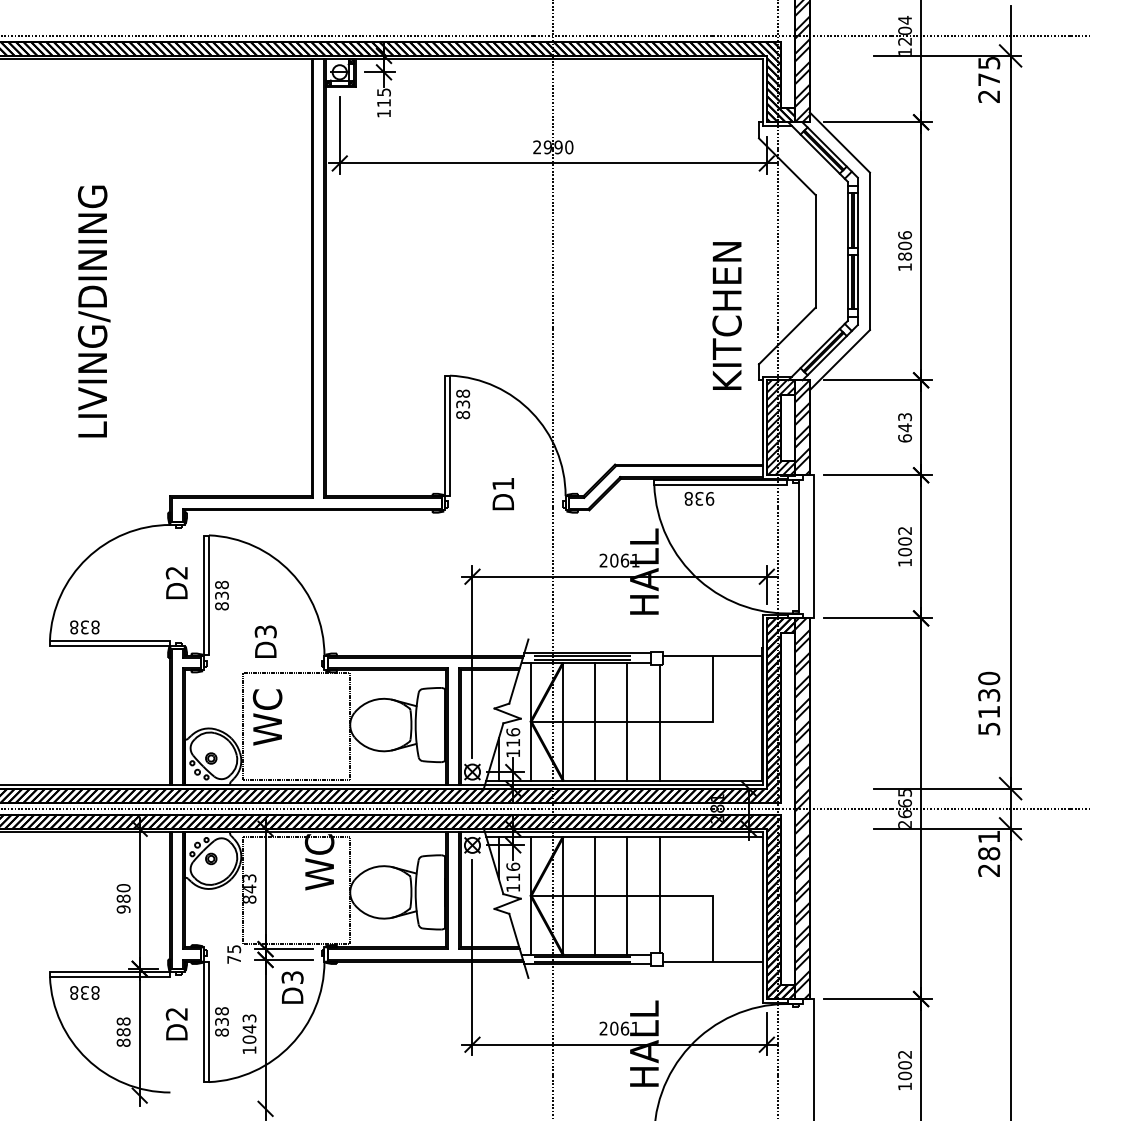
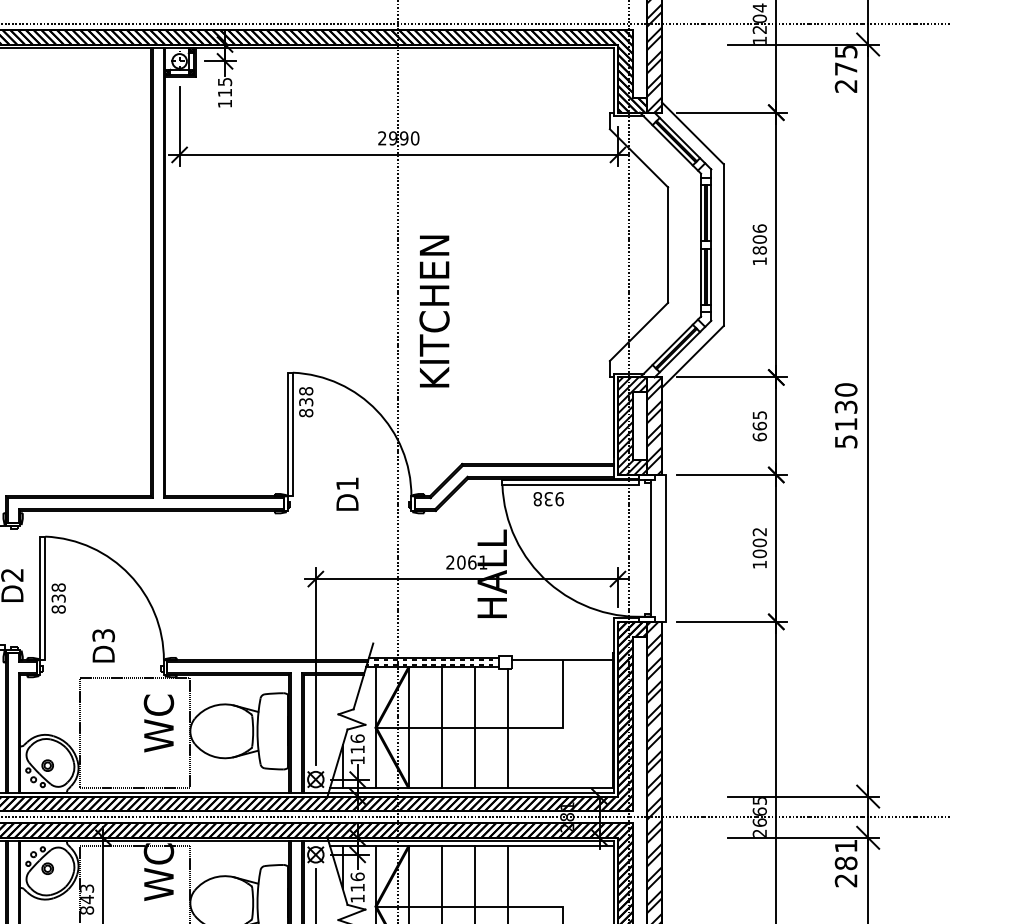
text: (726, 315) -> (433, 310), moved
text: (904, 422) -> (759, 420), 643 -> 665
text: (989, 703) -> (846, 415), moved
text: (267, 717) -> (158, 723), moved

